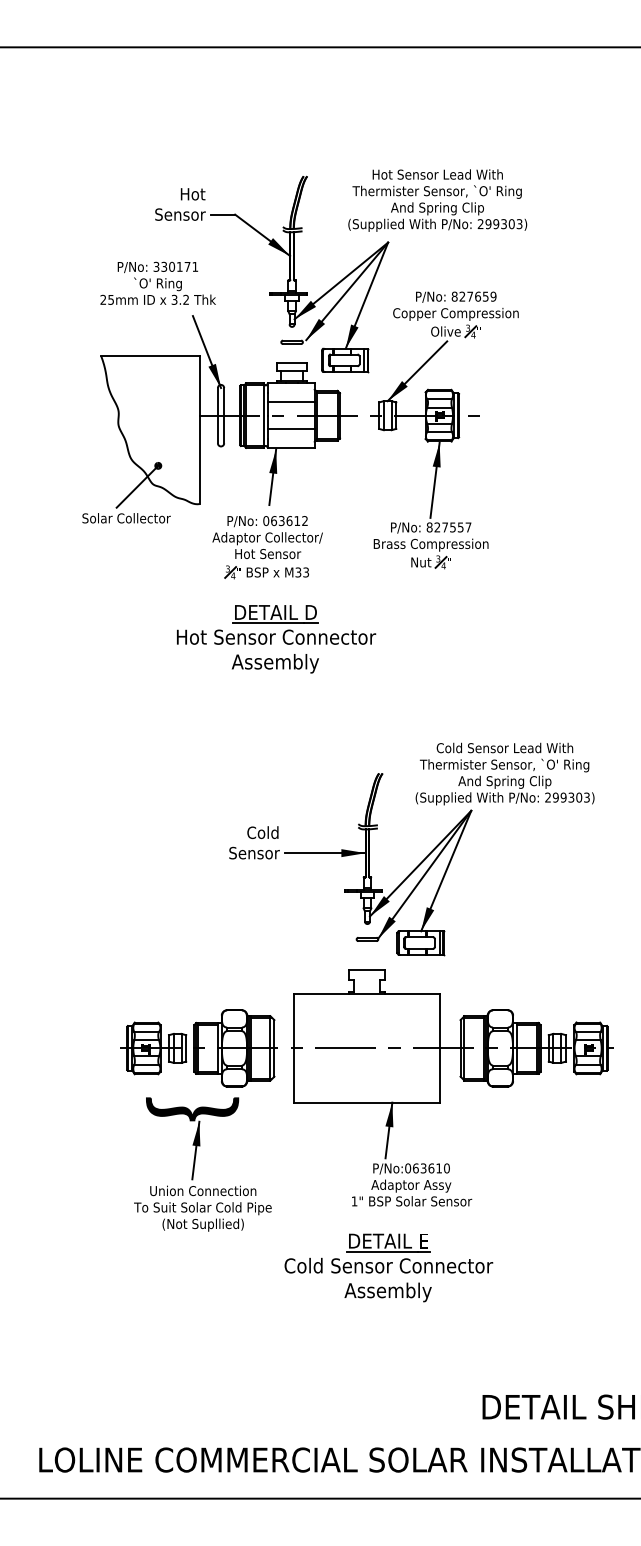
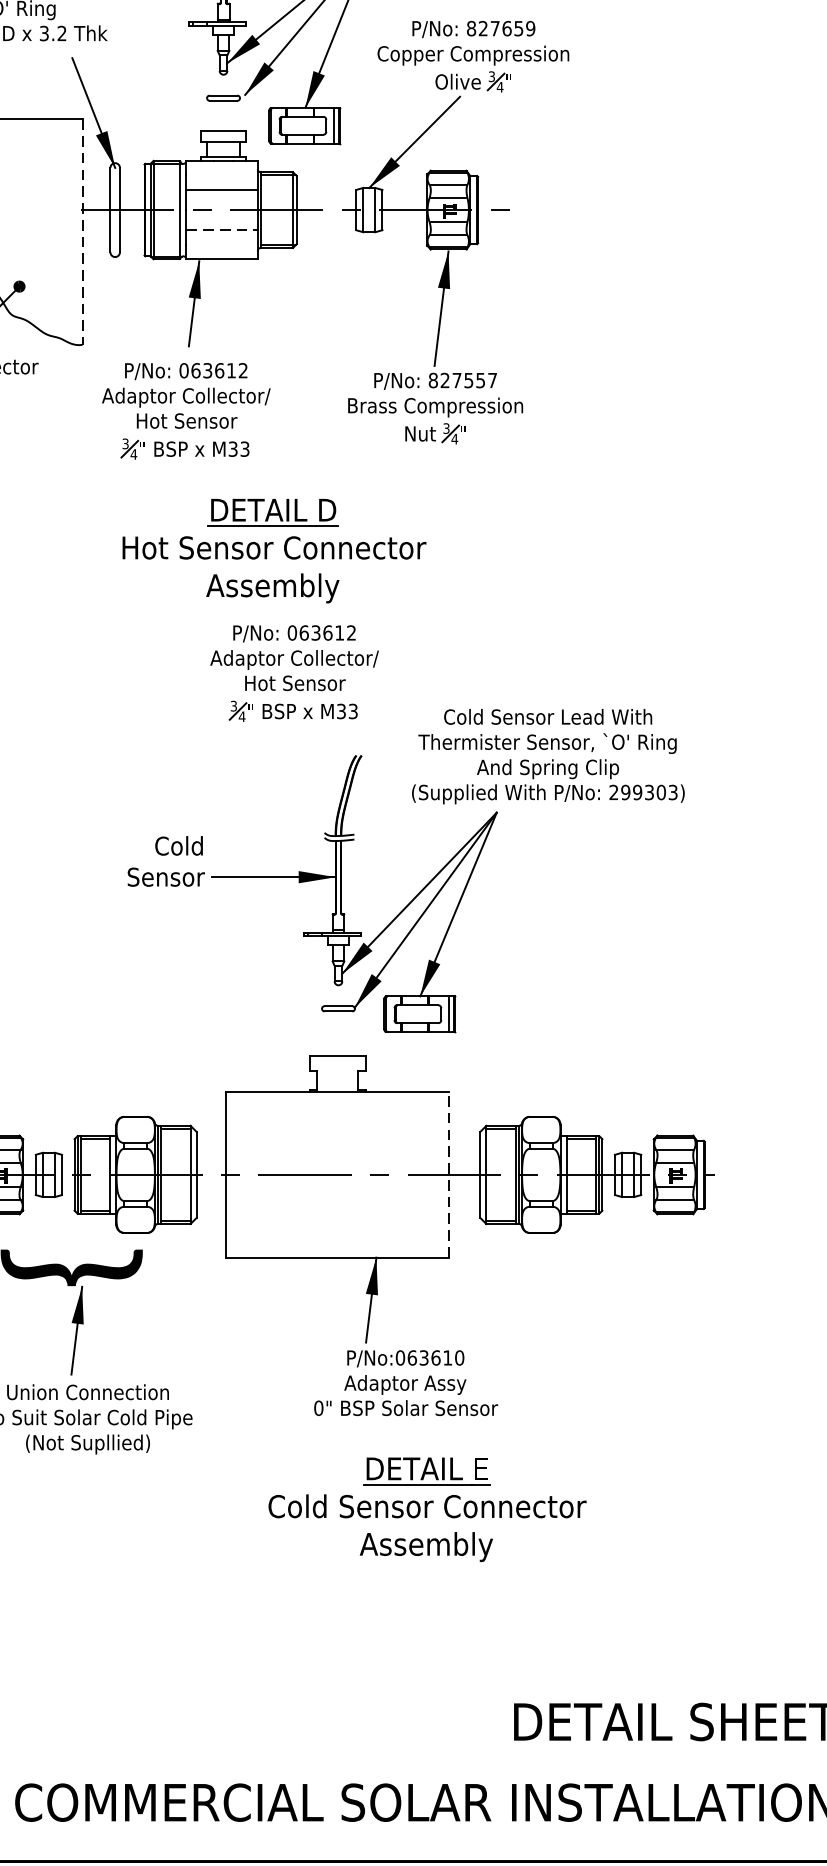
line: (291, 429) -> (222, 231), solid -> dashed
line: (199, 430) -> (82, 232), solid -> dashed
part: (276, 639) -> (274, 551), moved
part: (338, 719) -> (294, 673), added
line: (440, 1047) -> (449, 1173), solid -> dashed
text: (354, 1201) -> (318, 1408), 1" -> 0"
part: (388, 1267) -> (426, 1509), moved

